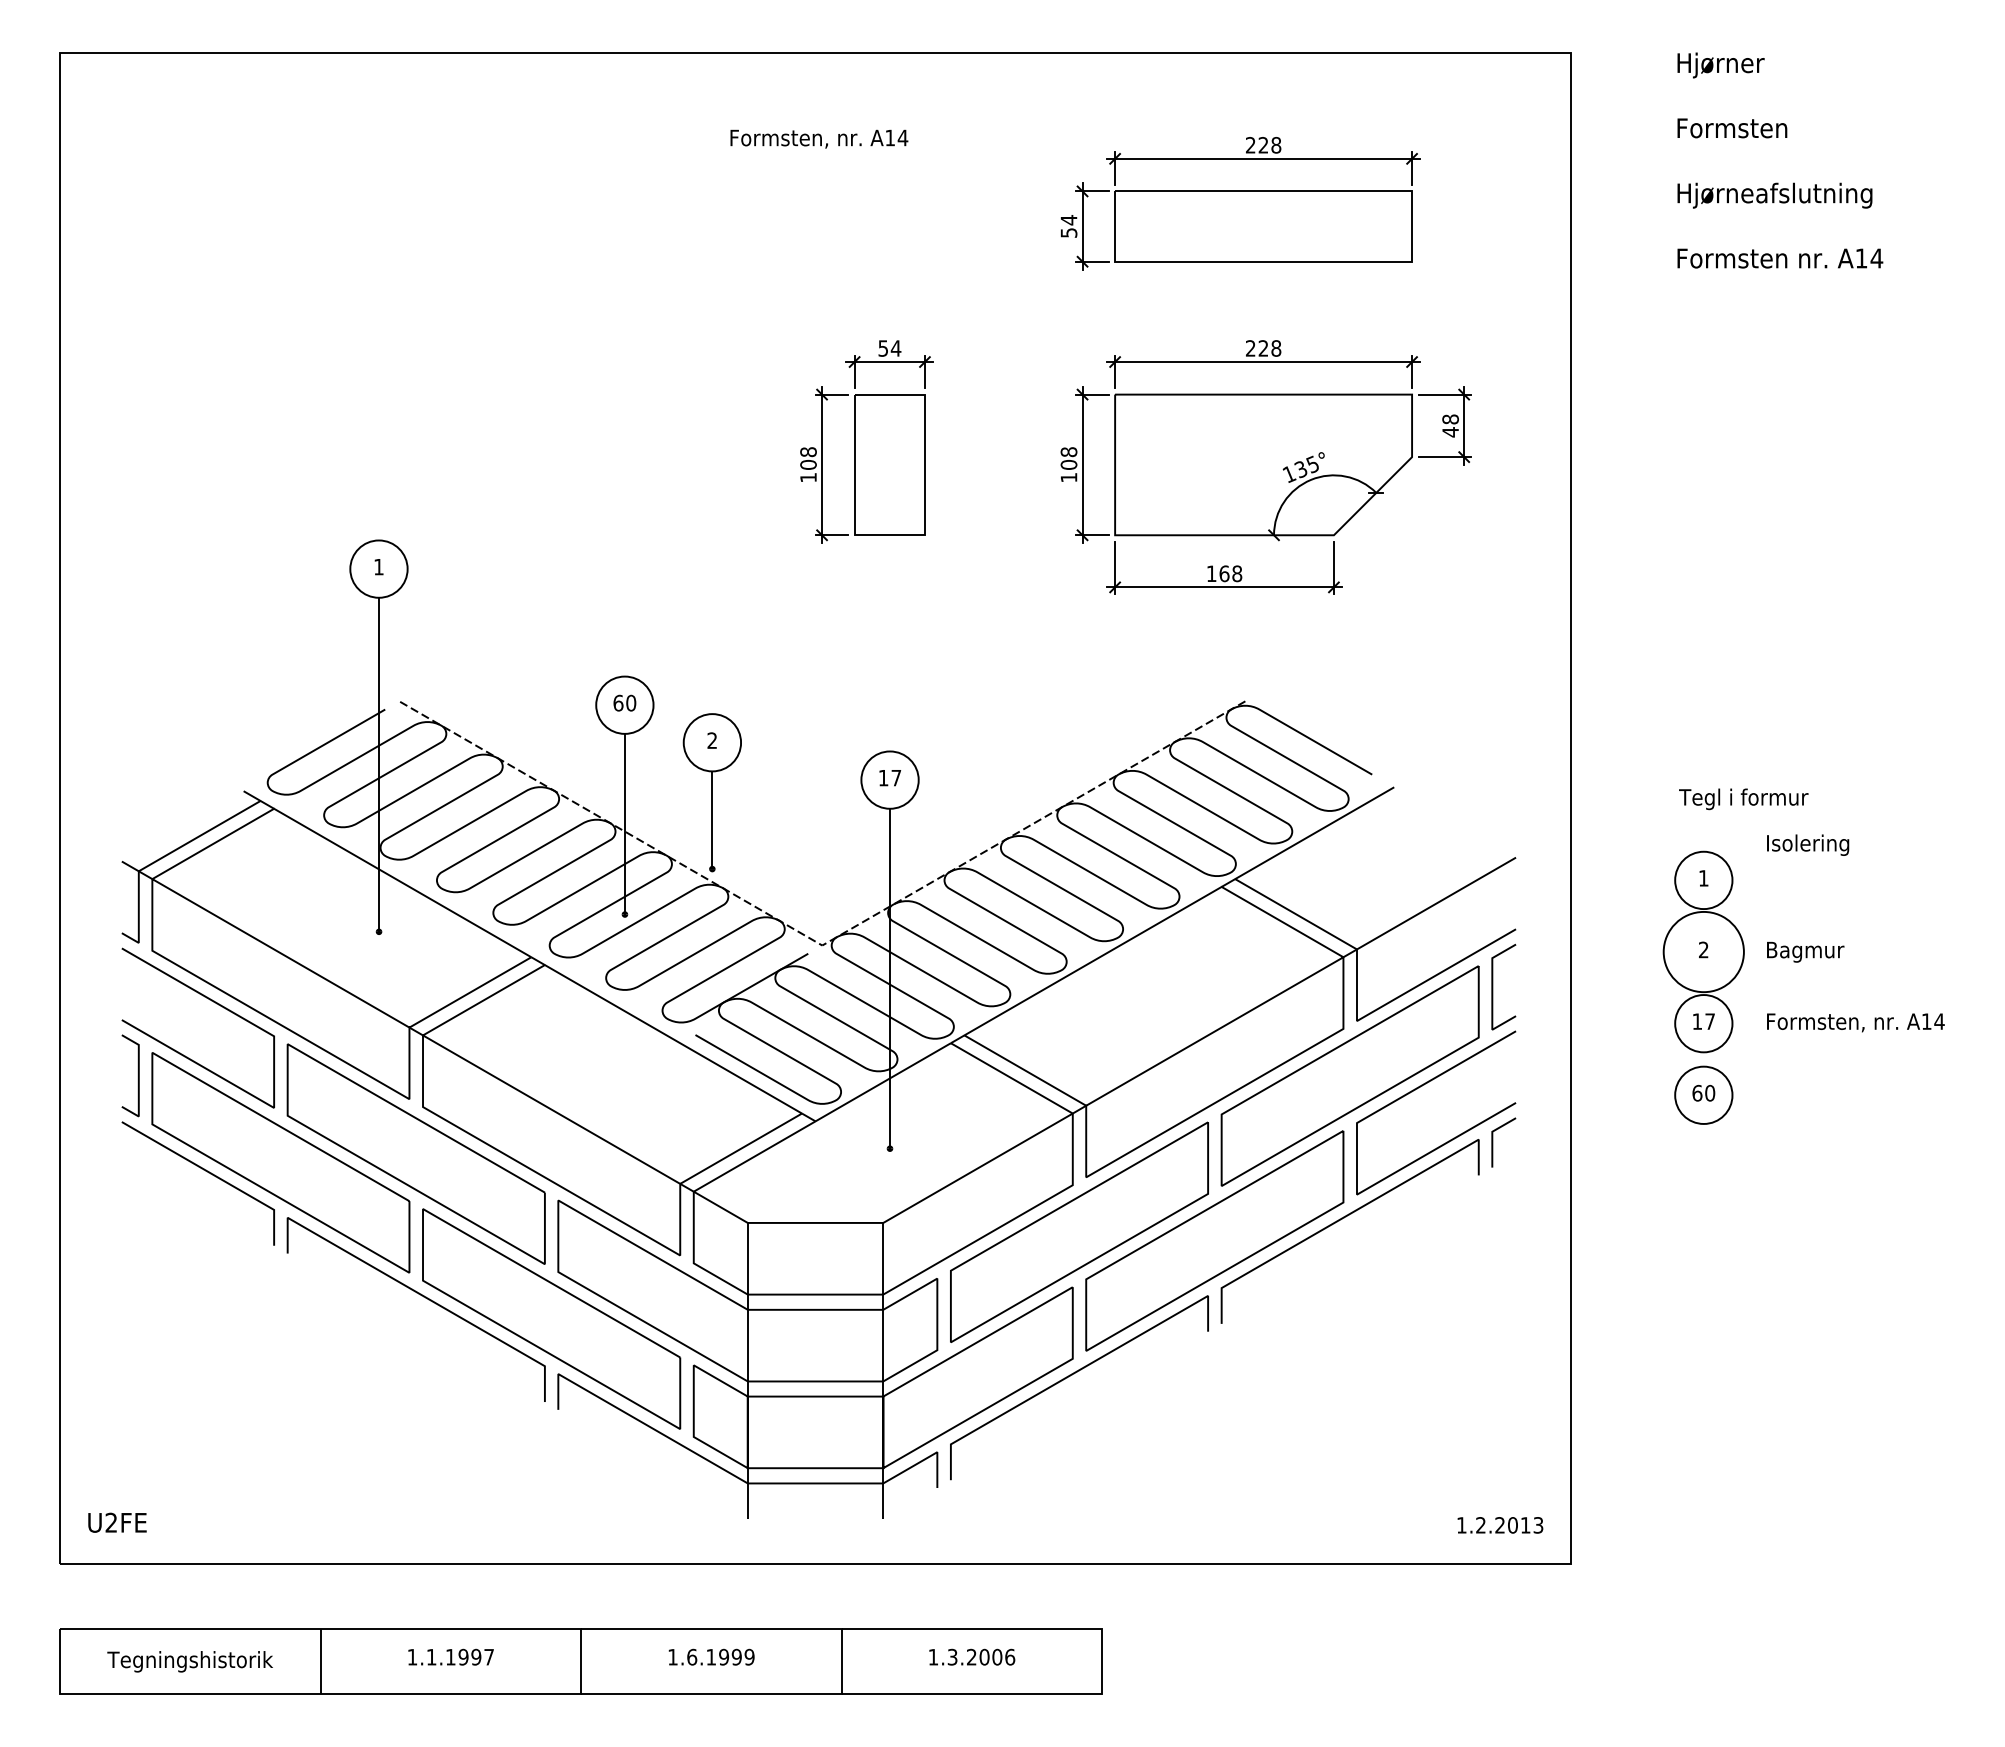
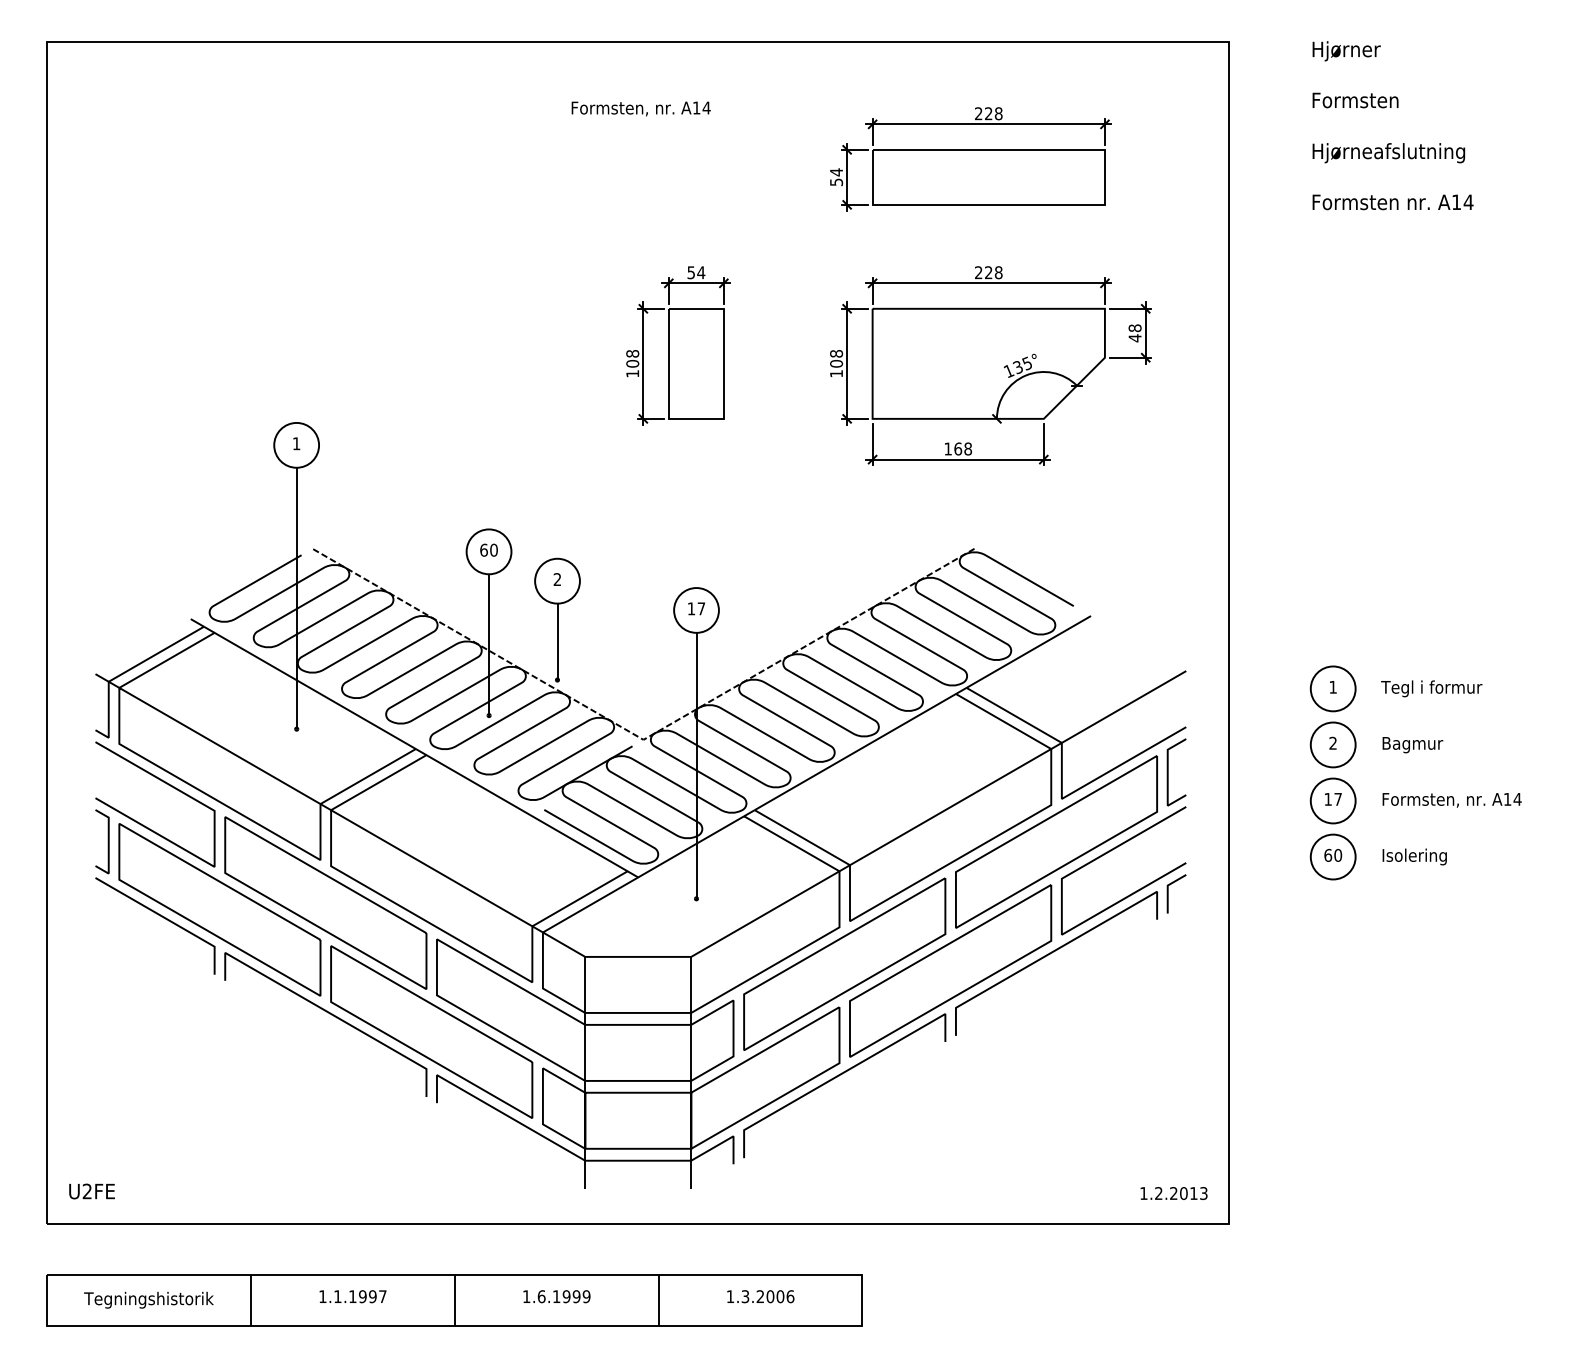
text: (1743, 799) -> (1431, 688), moved
text: (1808, 844) -> (1415, 856), moved
circle: (1703, 951) -> (1332, 744), size x0.71

